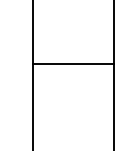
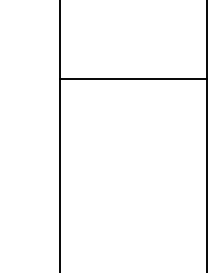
line: (73, 63) -> (133, 78), moved

